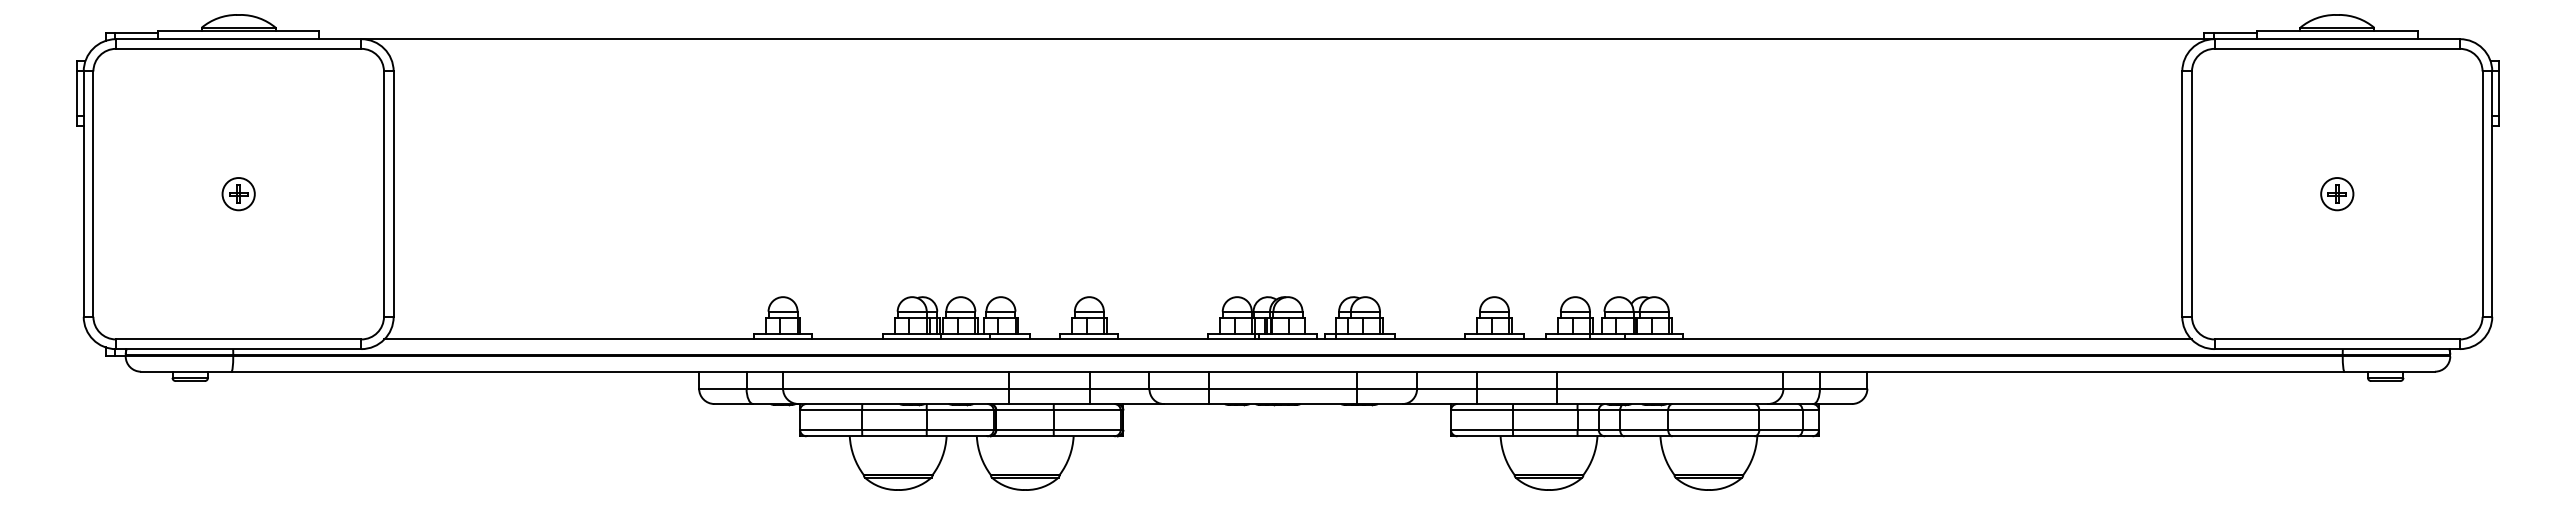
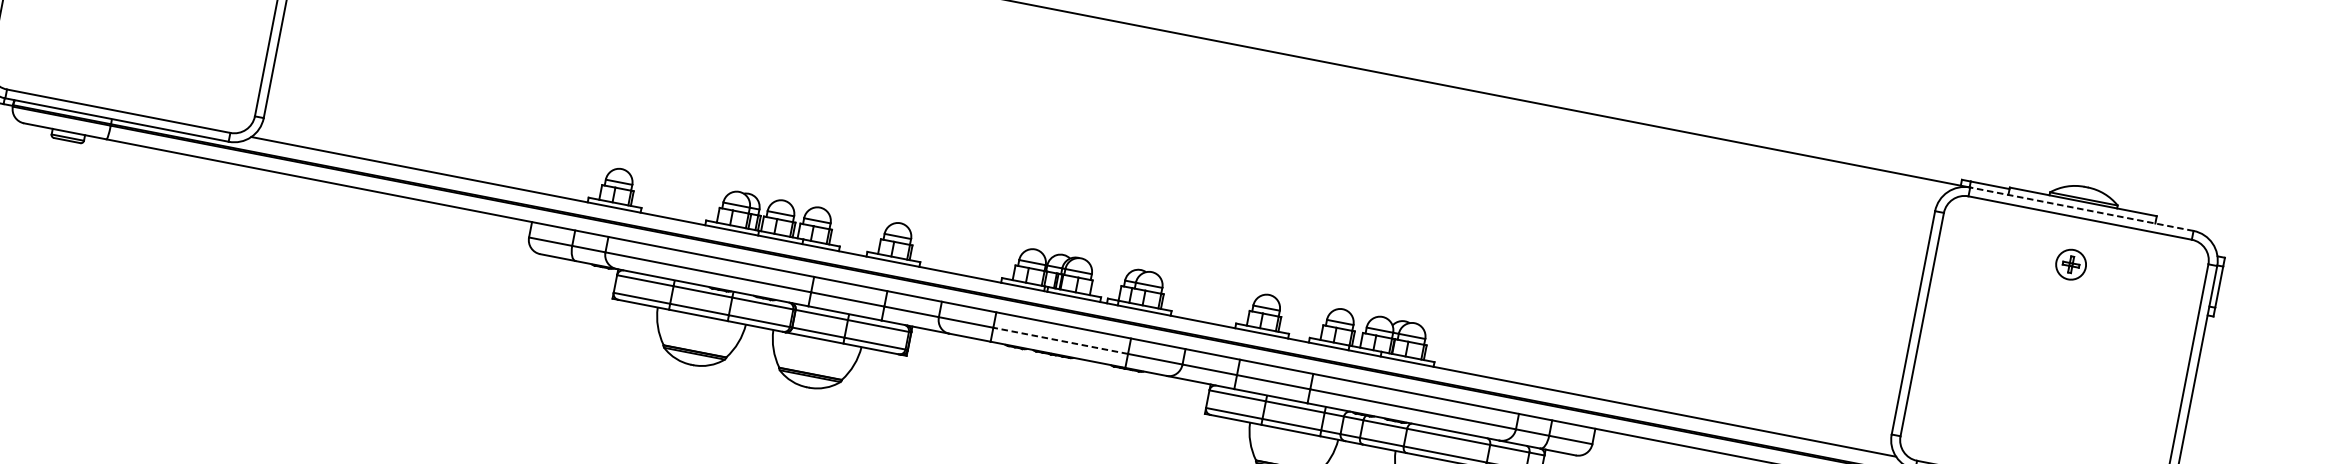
line: (2337, 39) -> (2082, 209), solid -> dashed
part: (2337, 194) -> (2071, 265), moved
line: (1283, 388) -> (1060, 340), solid -> dashed

